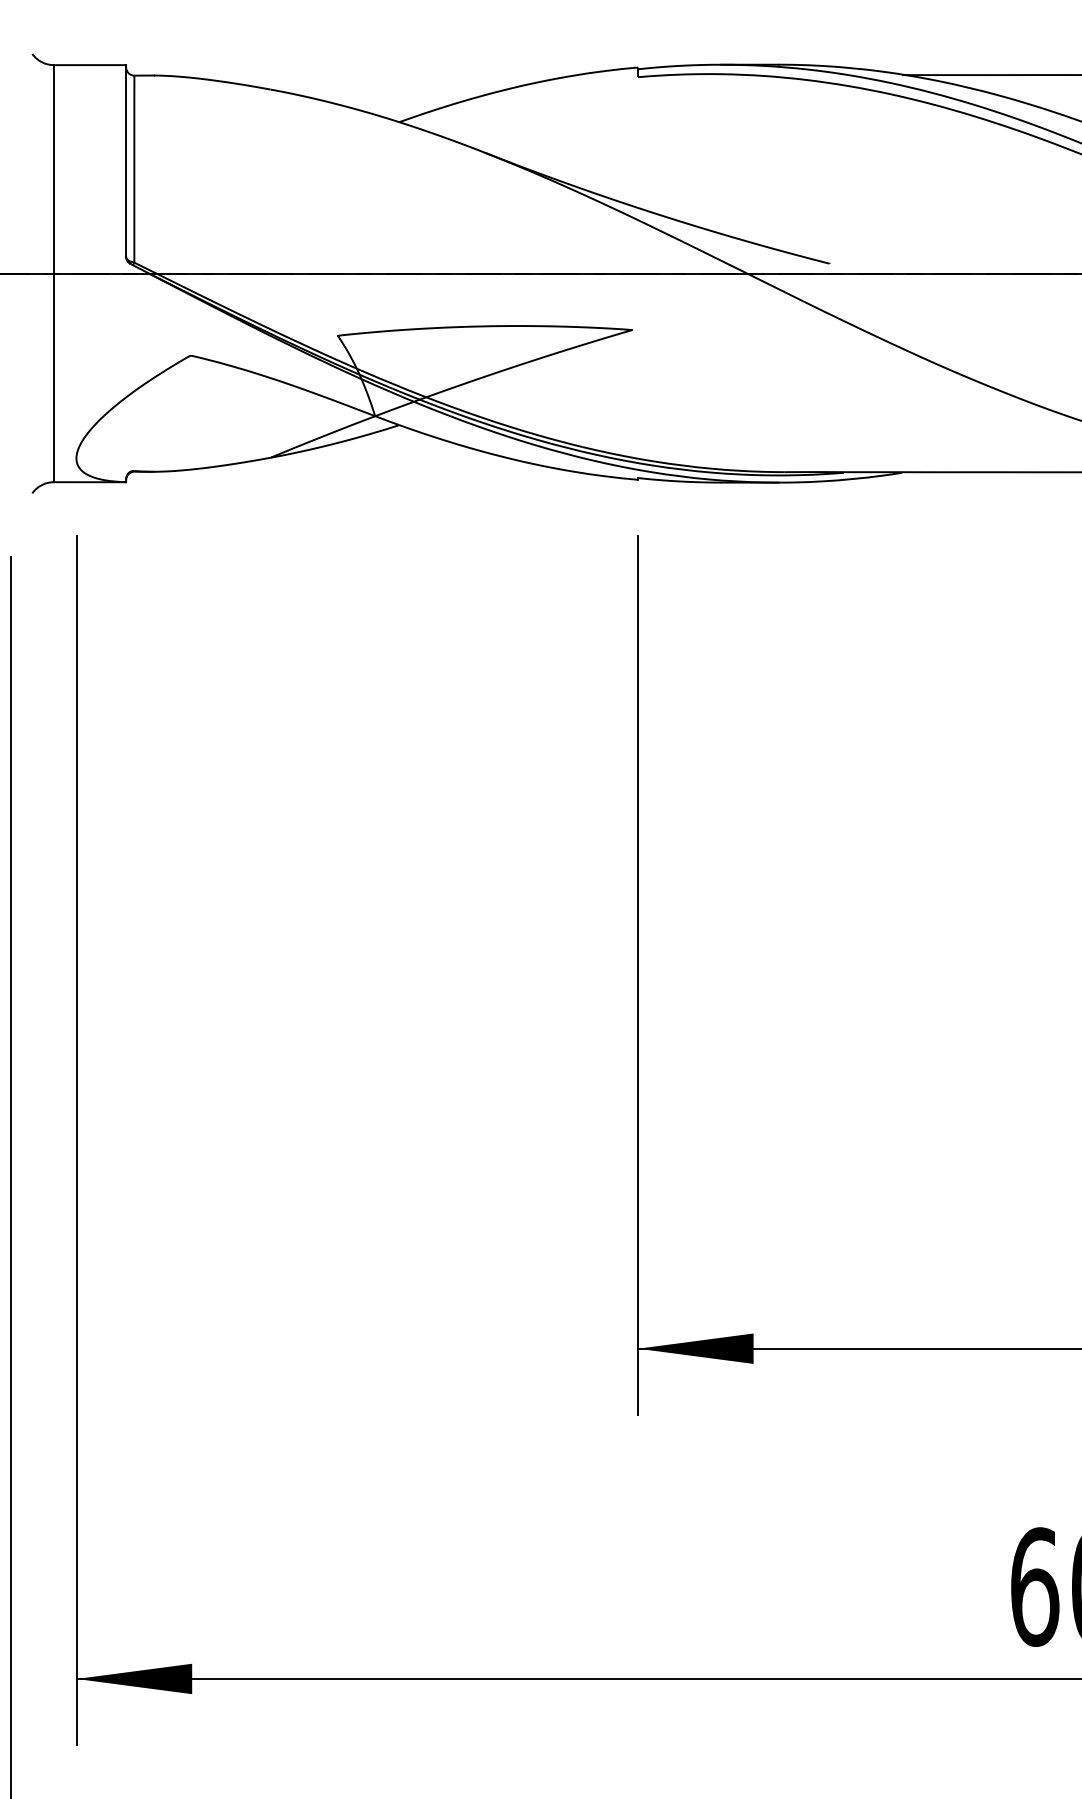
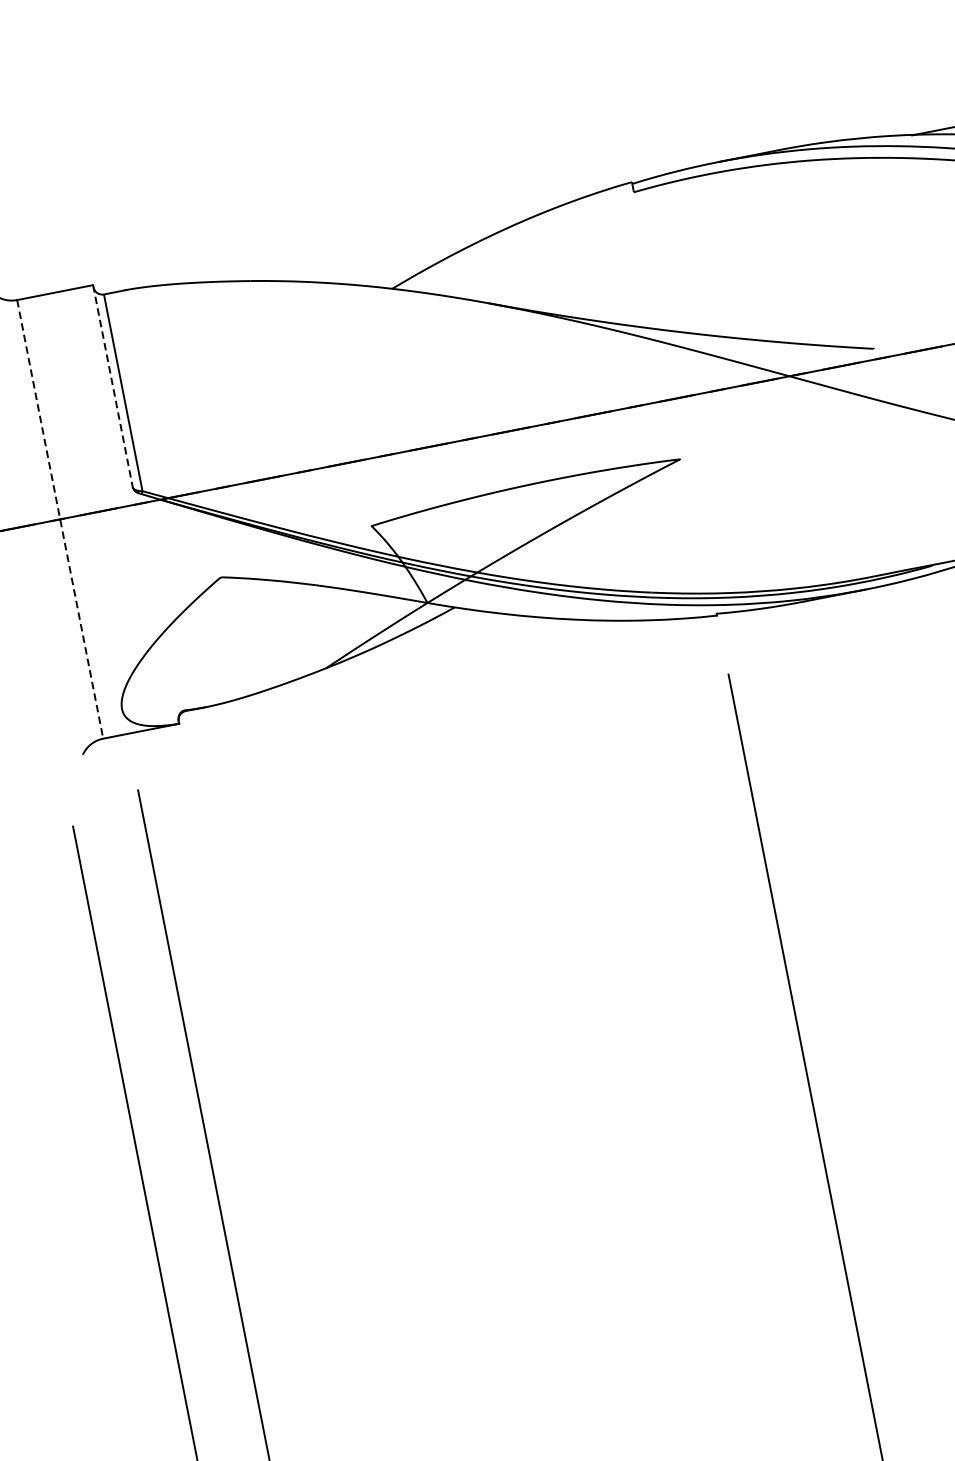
line: (126, 160) -> (113, 385), solid -> dashed
line: (53, 273) -> (59, 519), solid -> dashed

